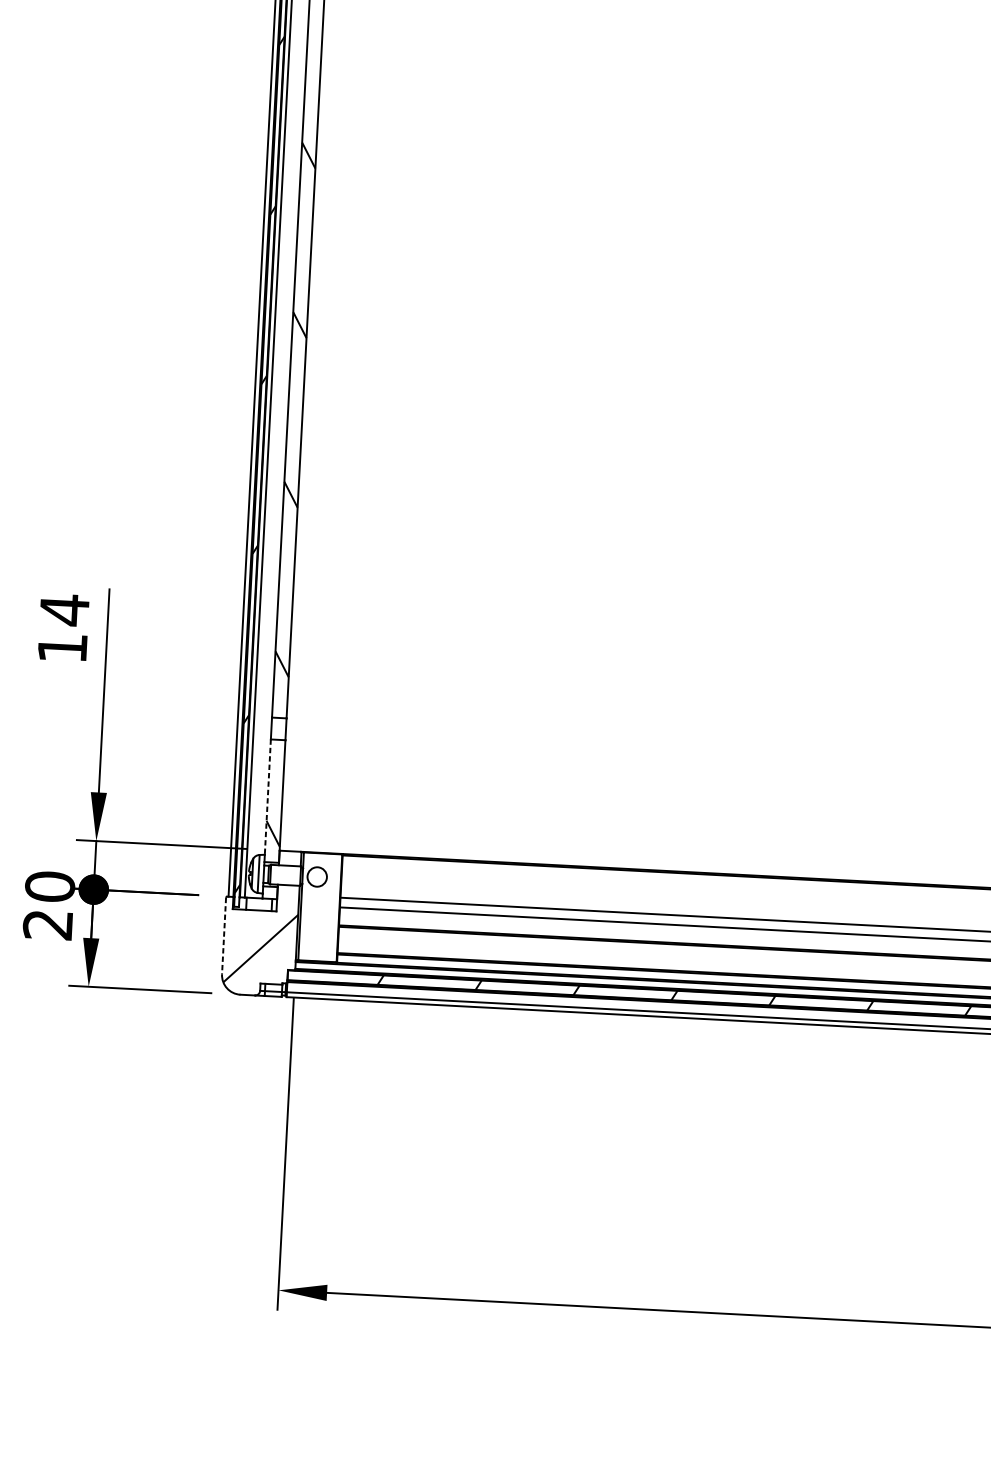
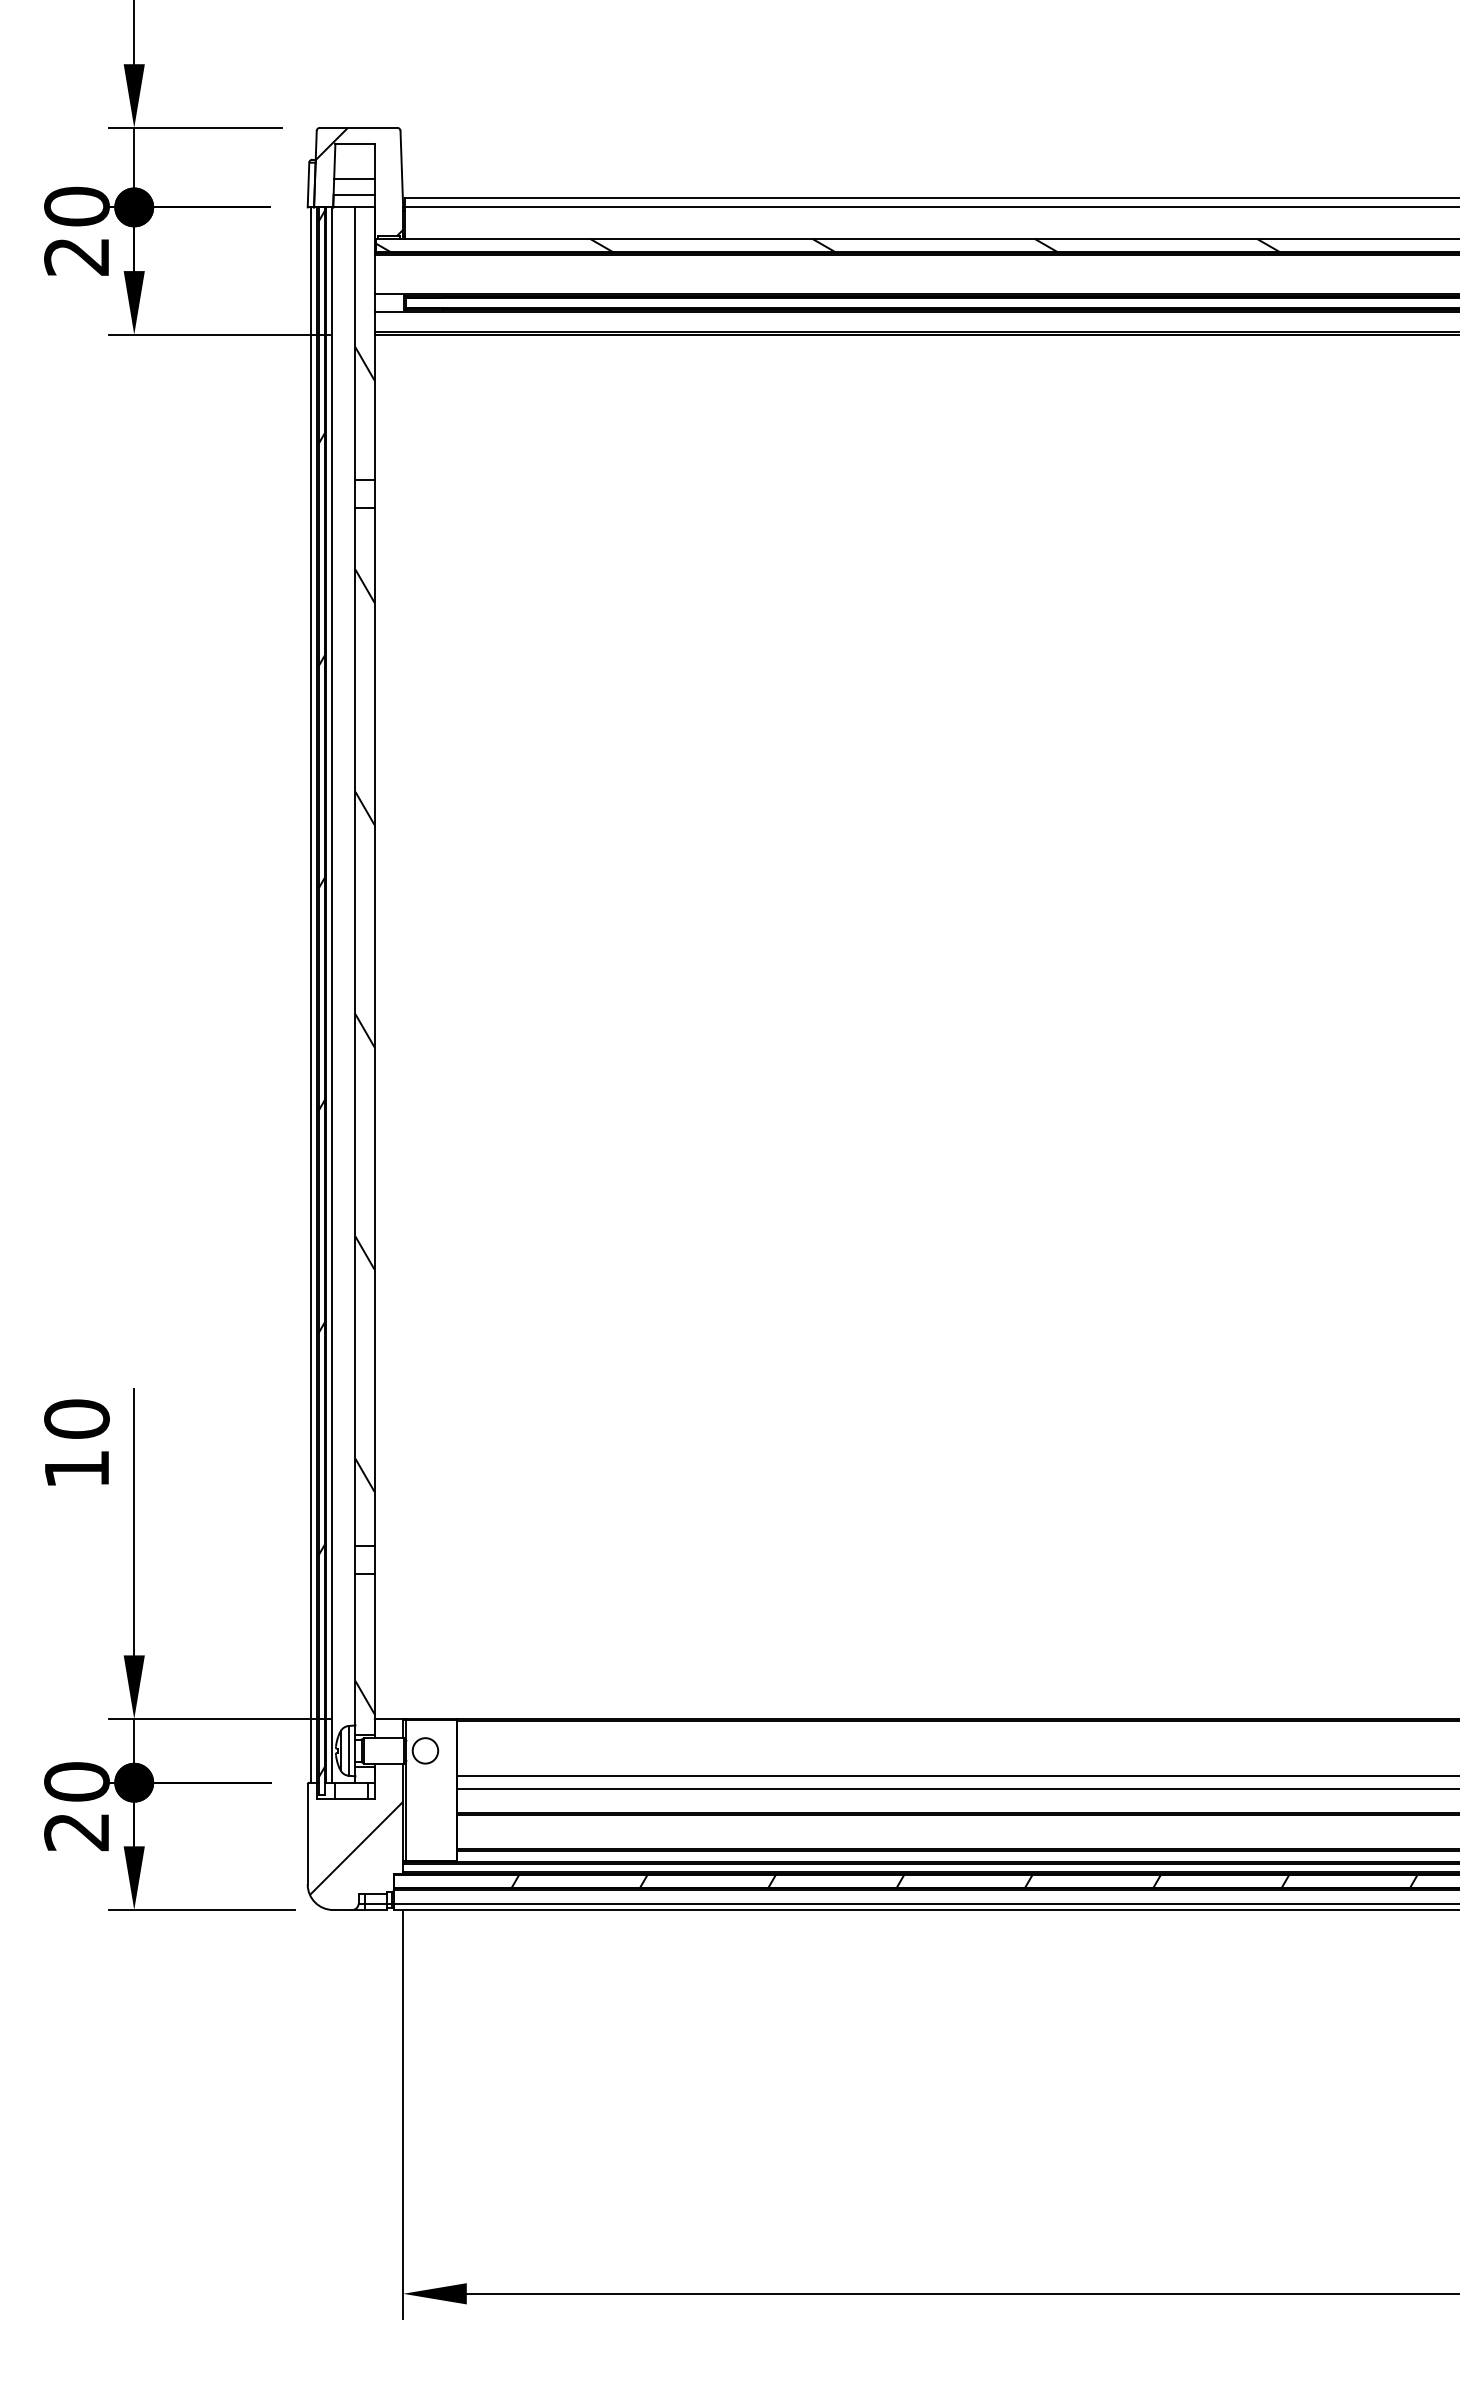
text: (64, 610) -> (76, 1419), 14 -> 10
line: (267, 796) -> (355, 1649), dashed -> solid
line: (223, 936) -> (307, 1834), dashed -> solid

